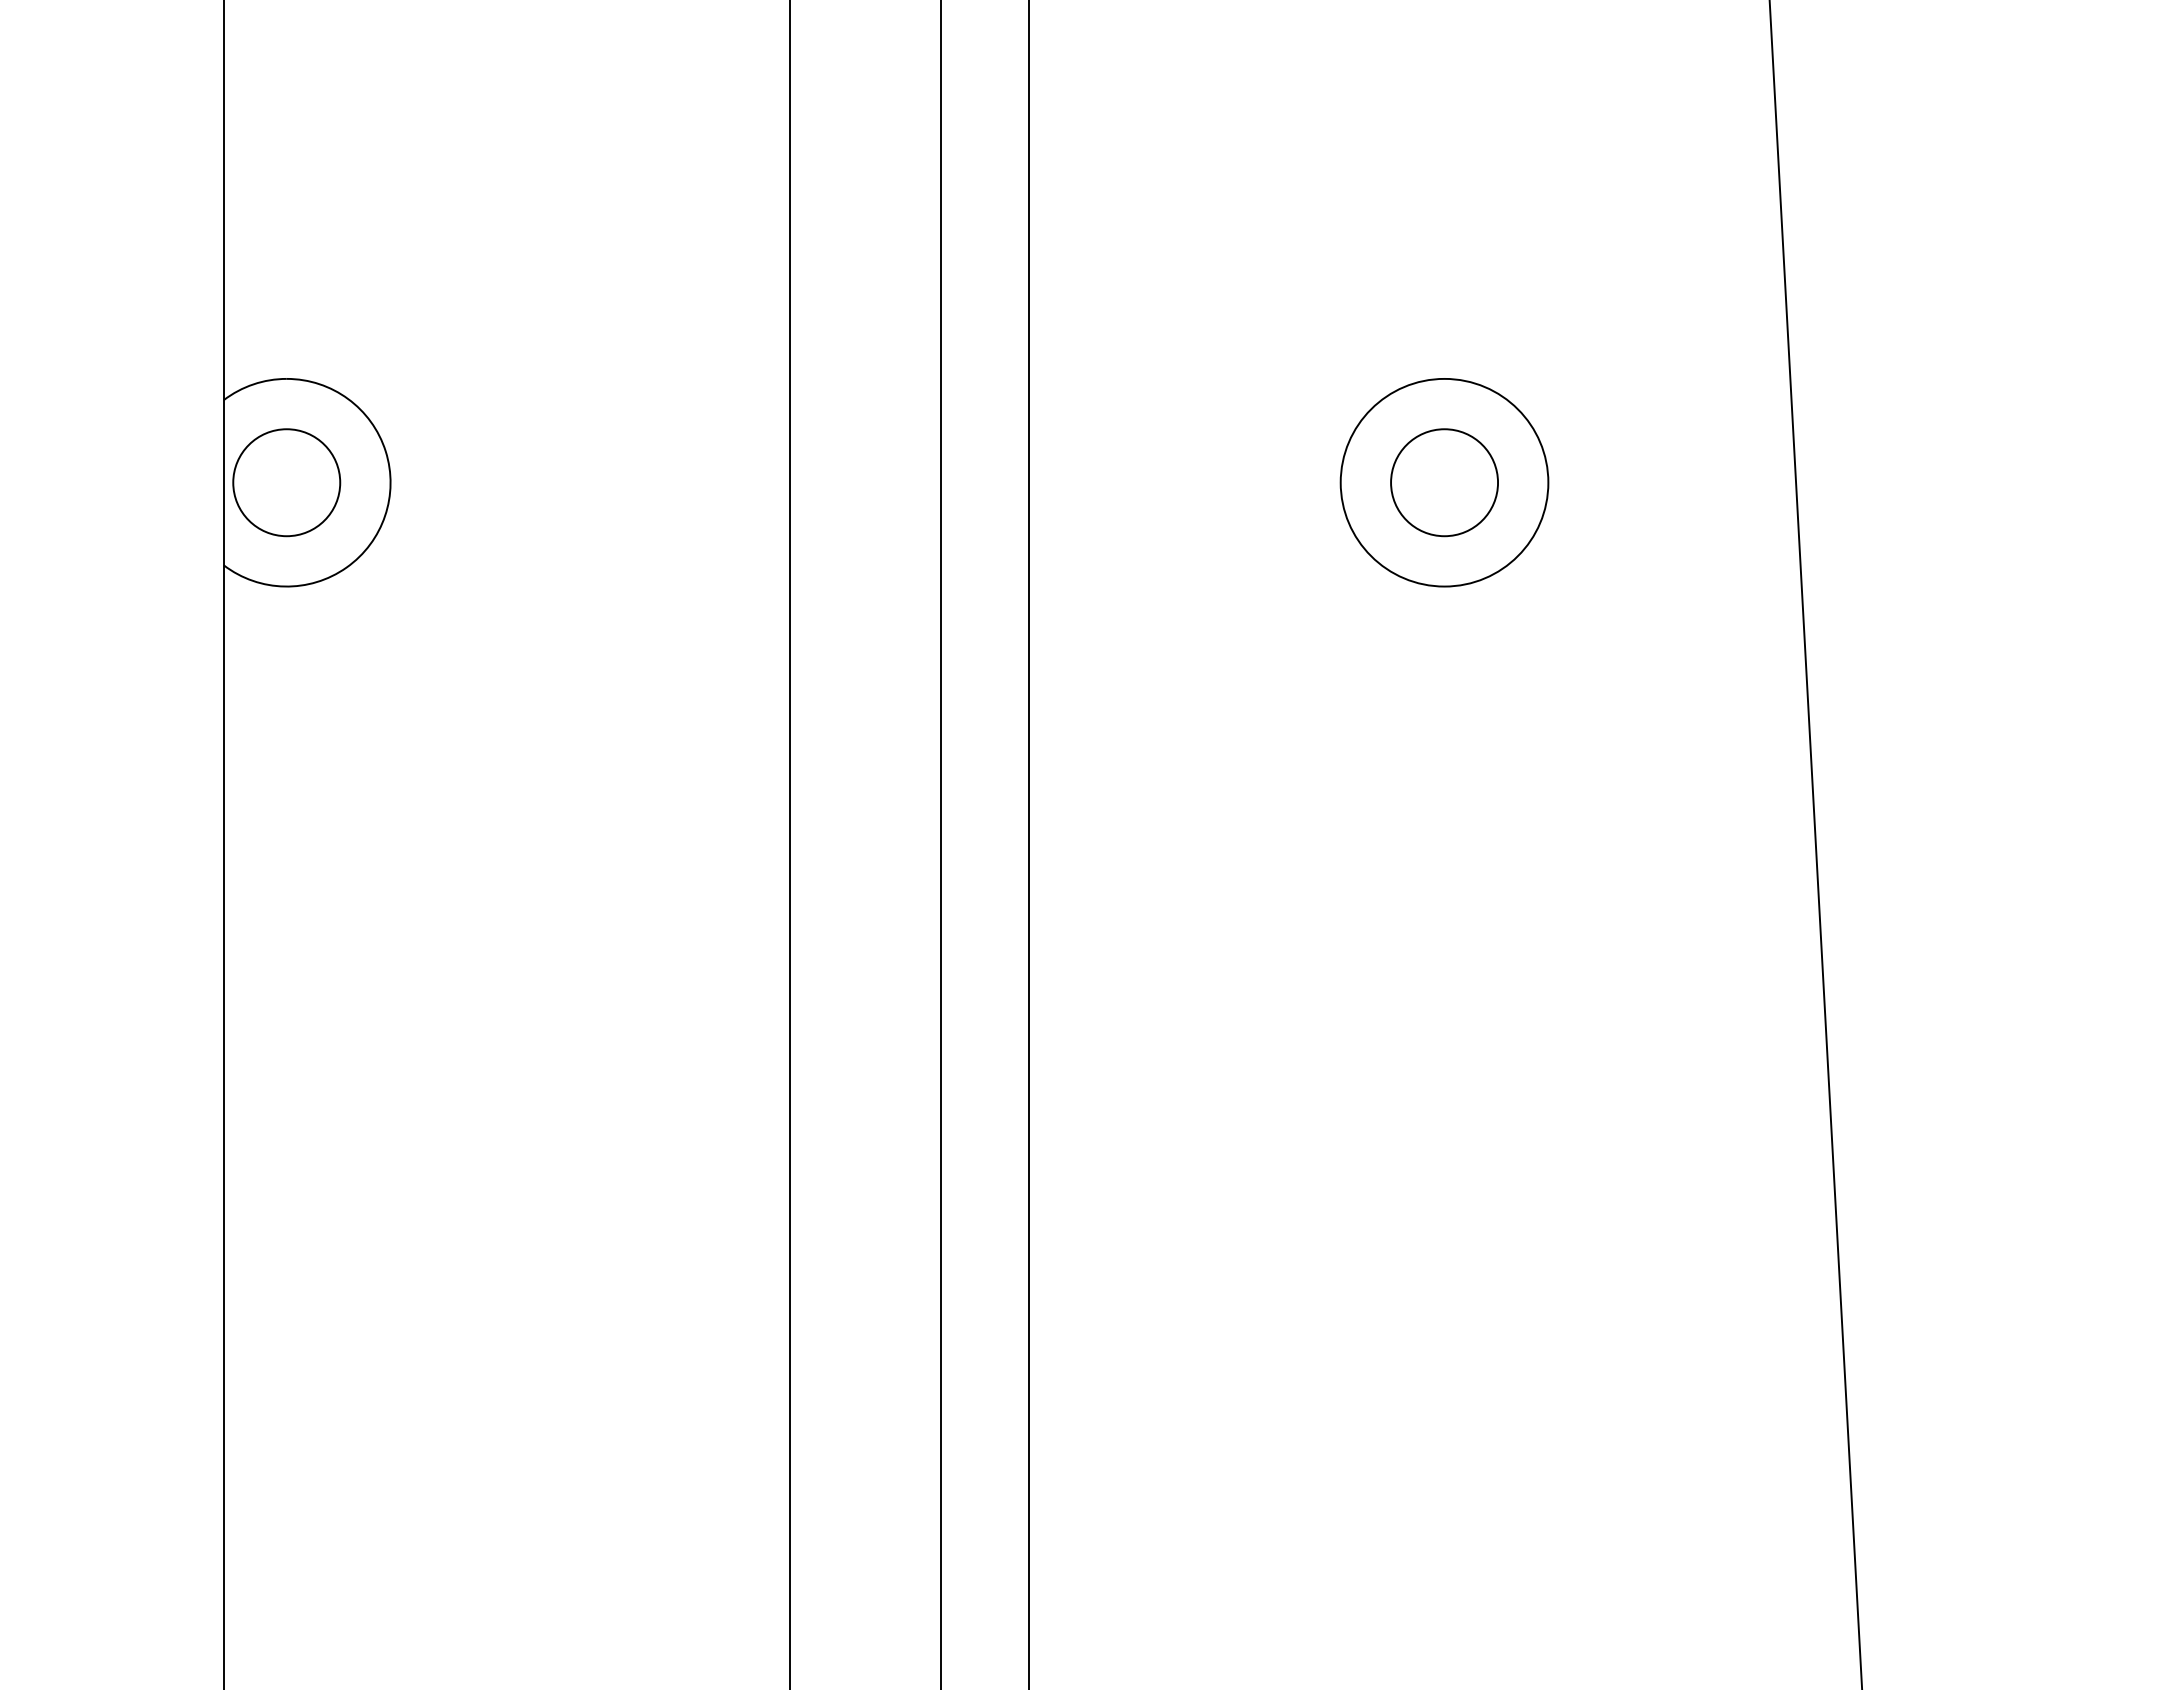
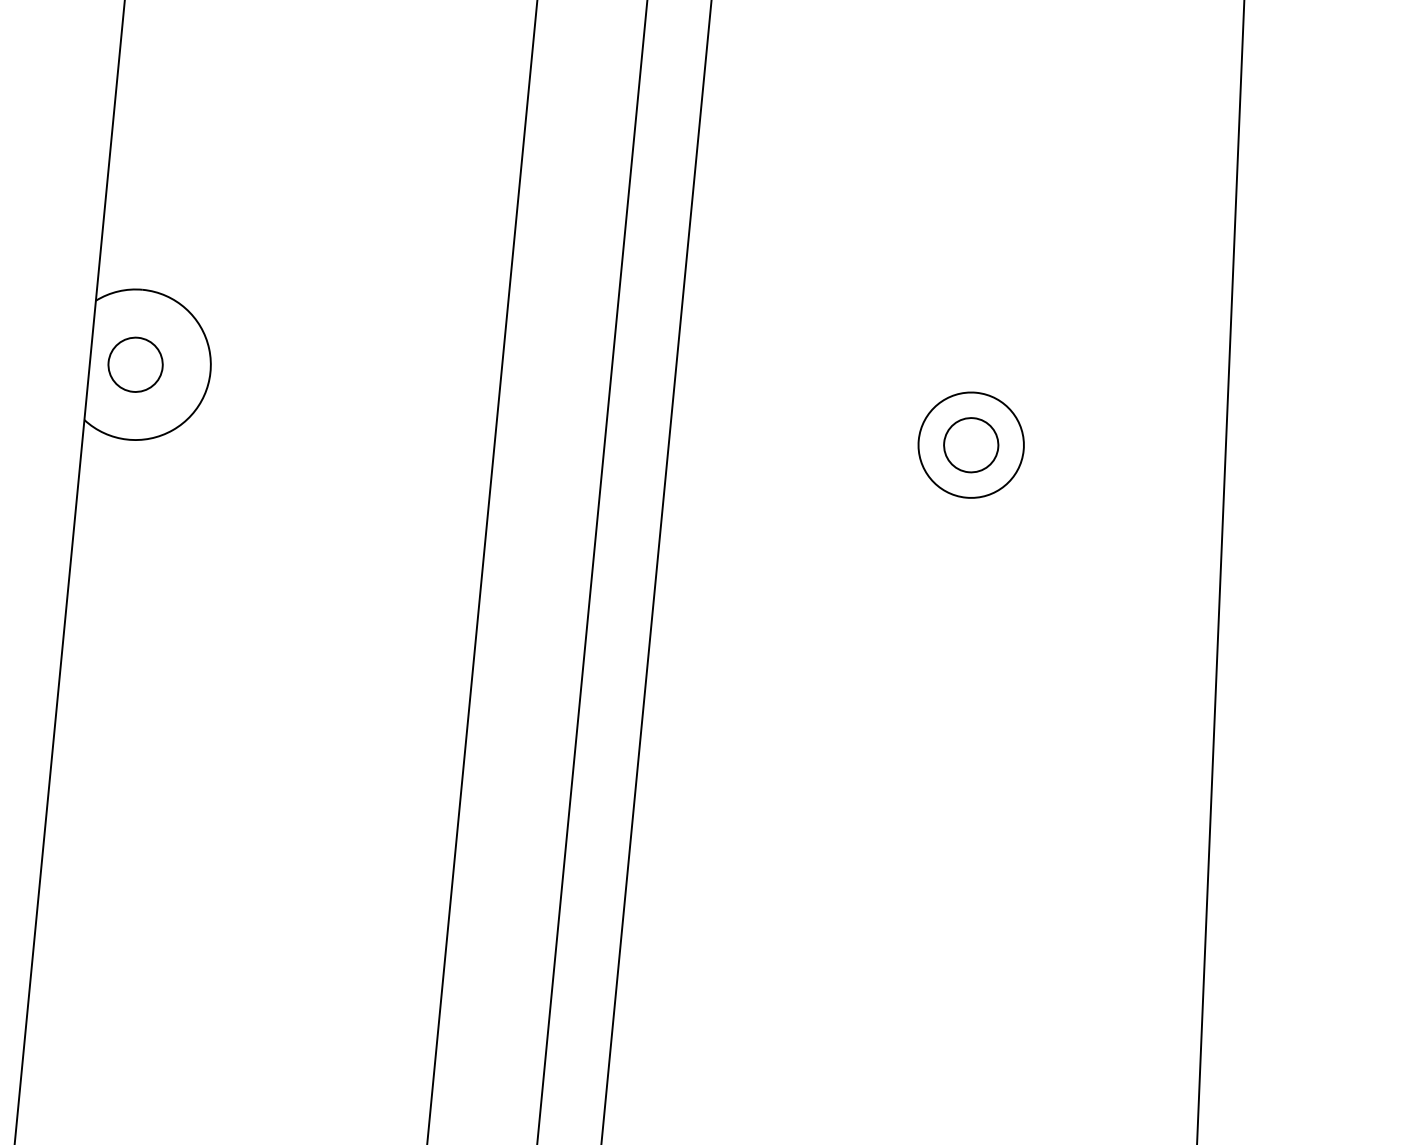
circle: (286, 482) -> (135, 364), size x0.7
circle: (1444, 482) -> (971, 445), size x0.7
circle: (1444, 482) -> (971, 445), size x0.7

